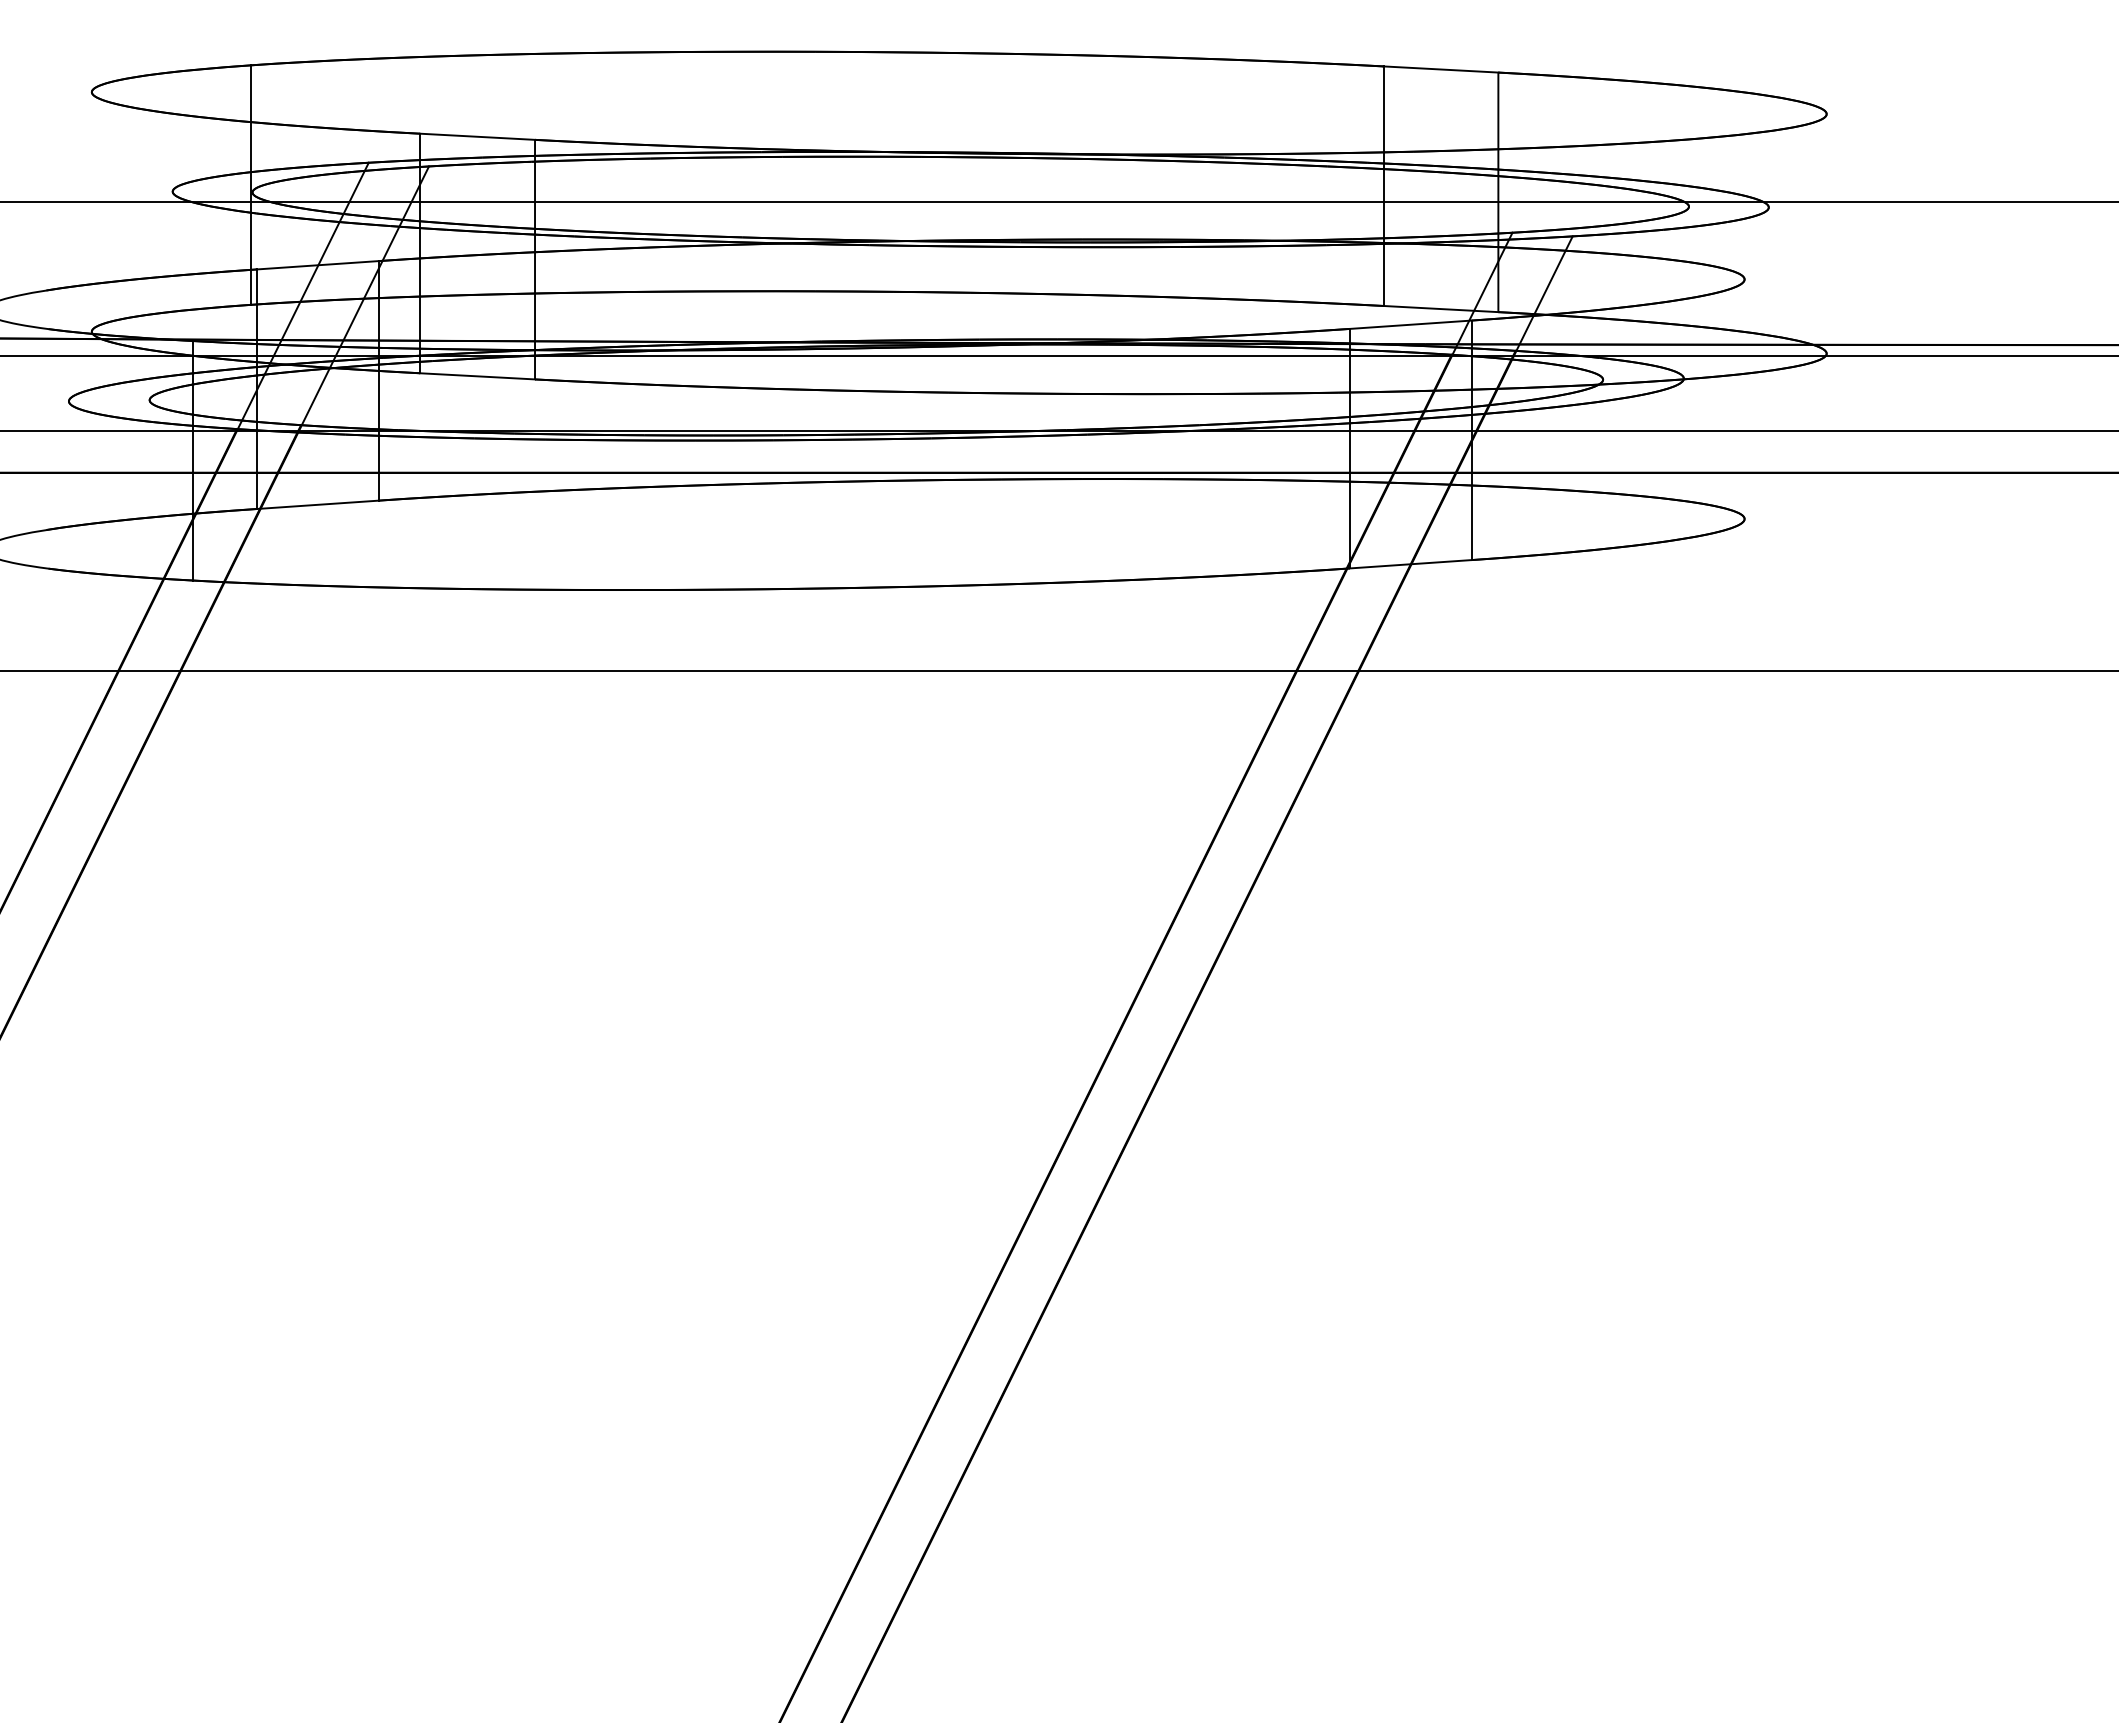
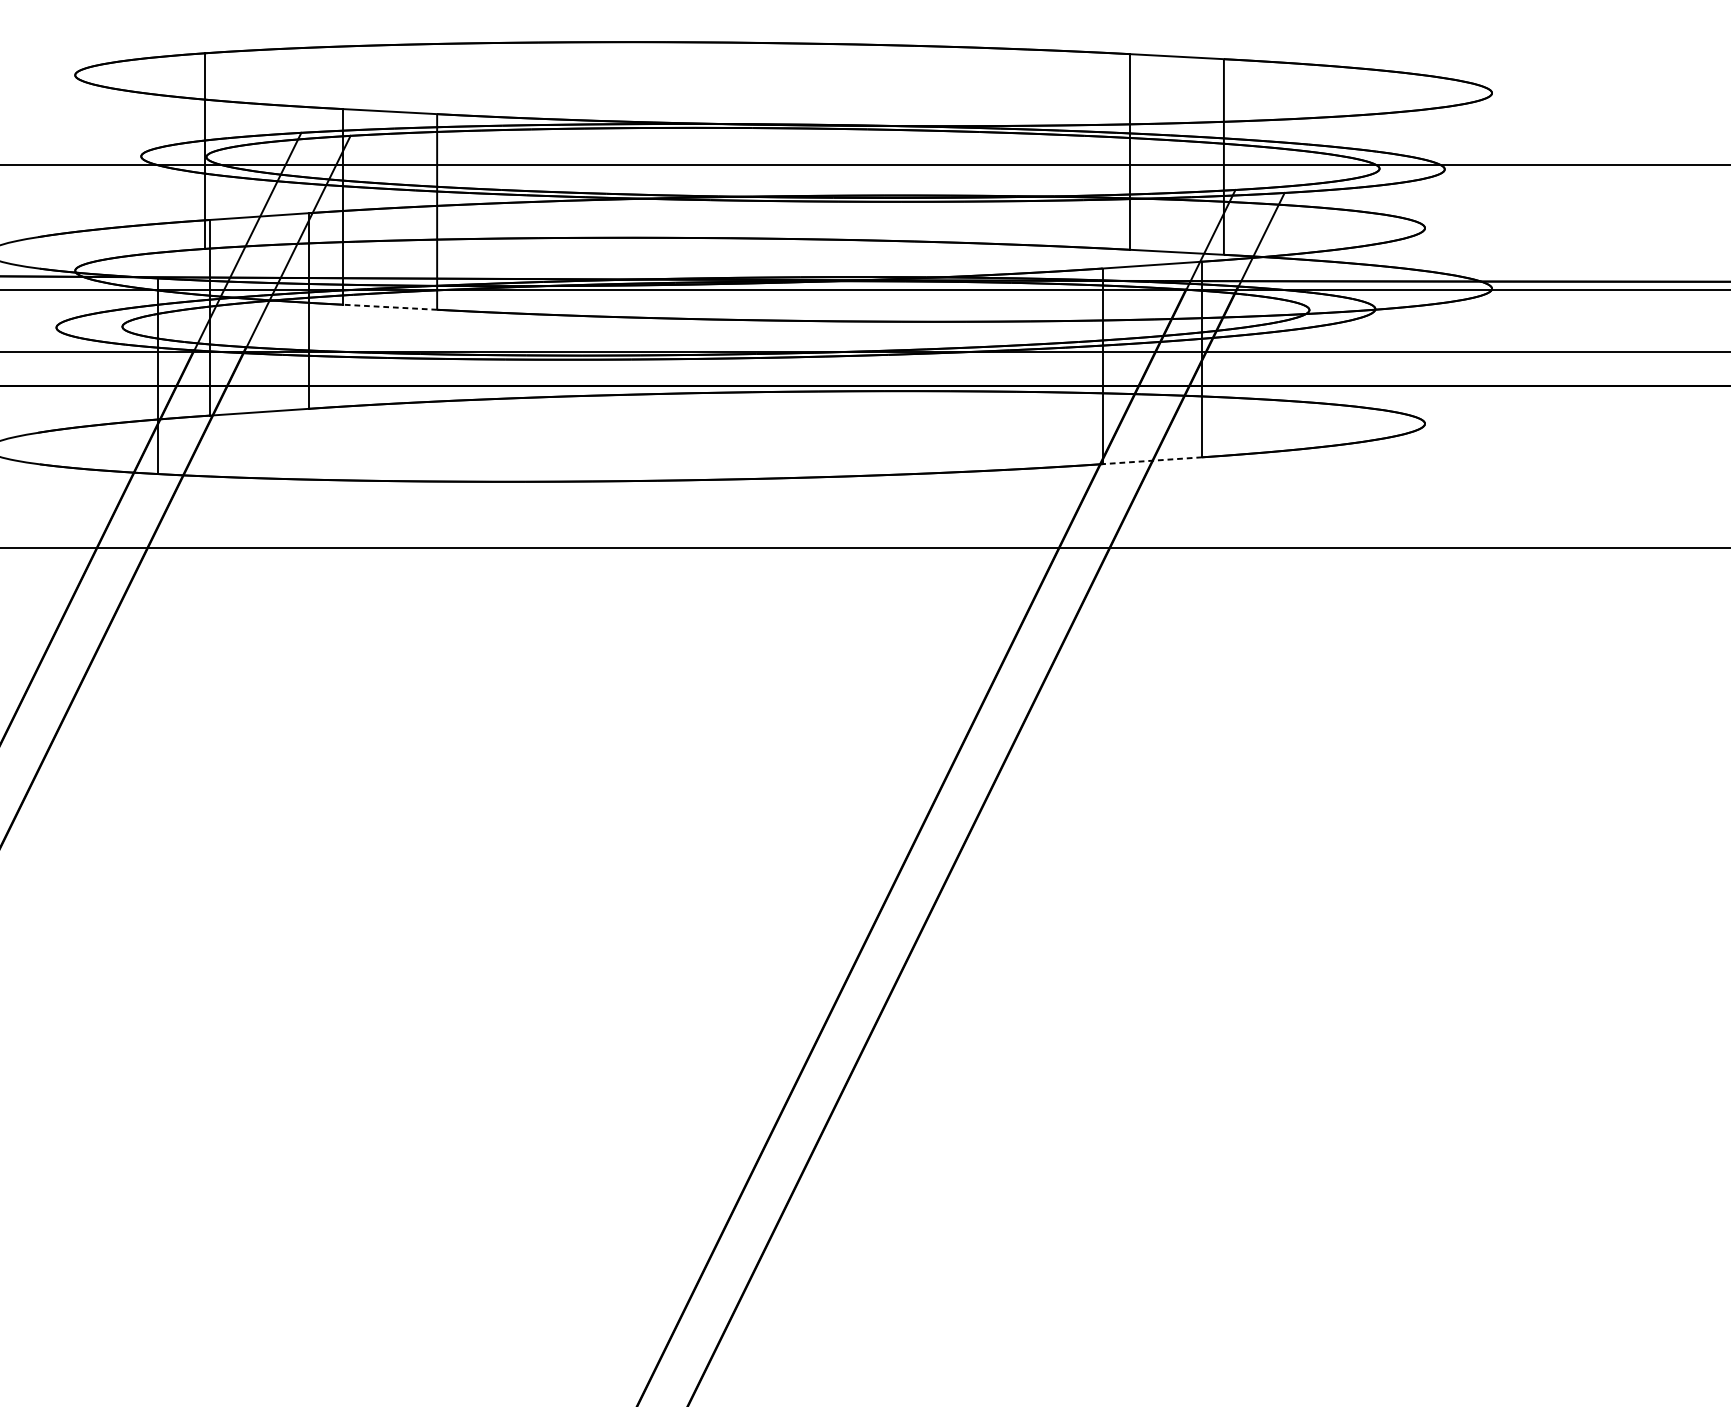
line: (477, 376) -> (390, 307), solid -> dashed
line: (1410, 564) -> (1152, 460), solid -> dashed

